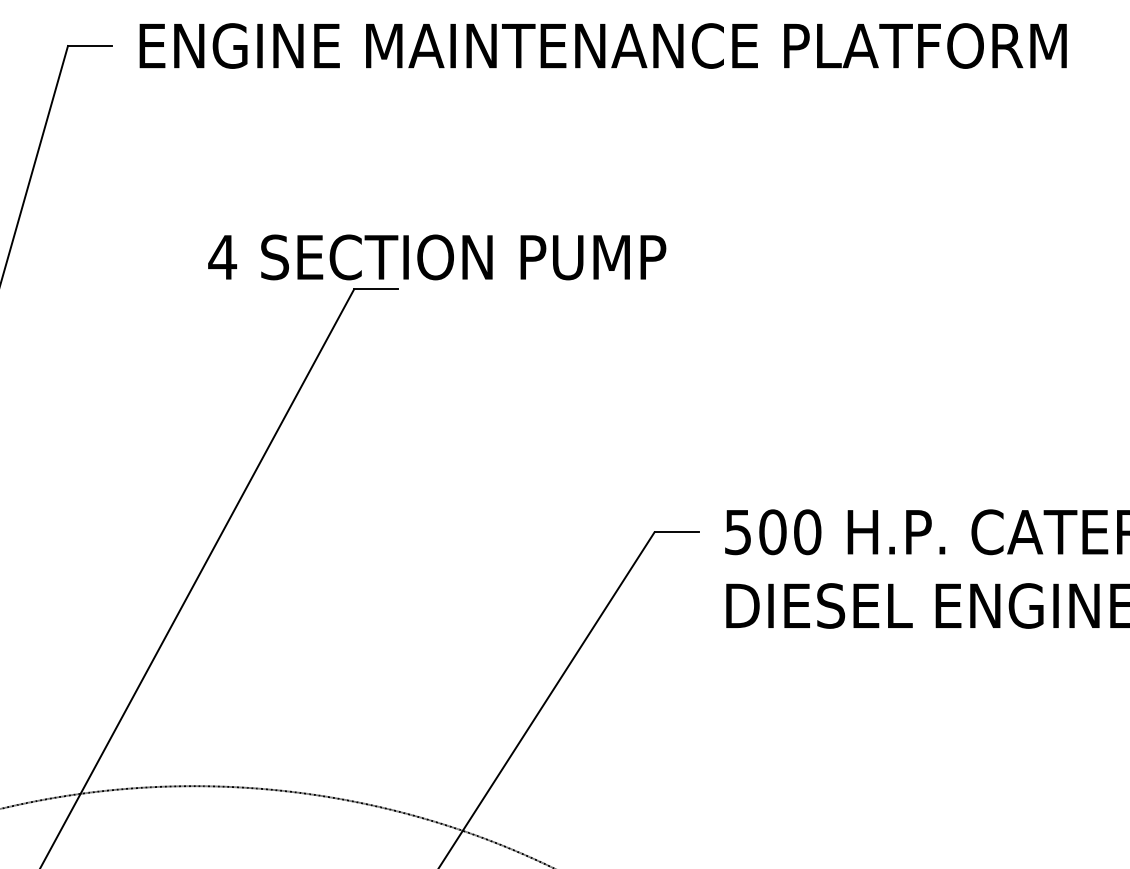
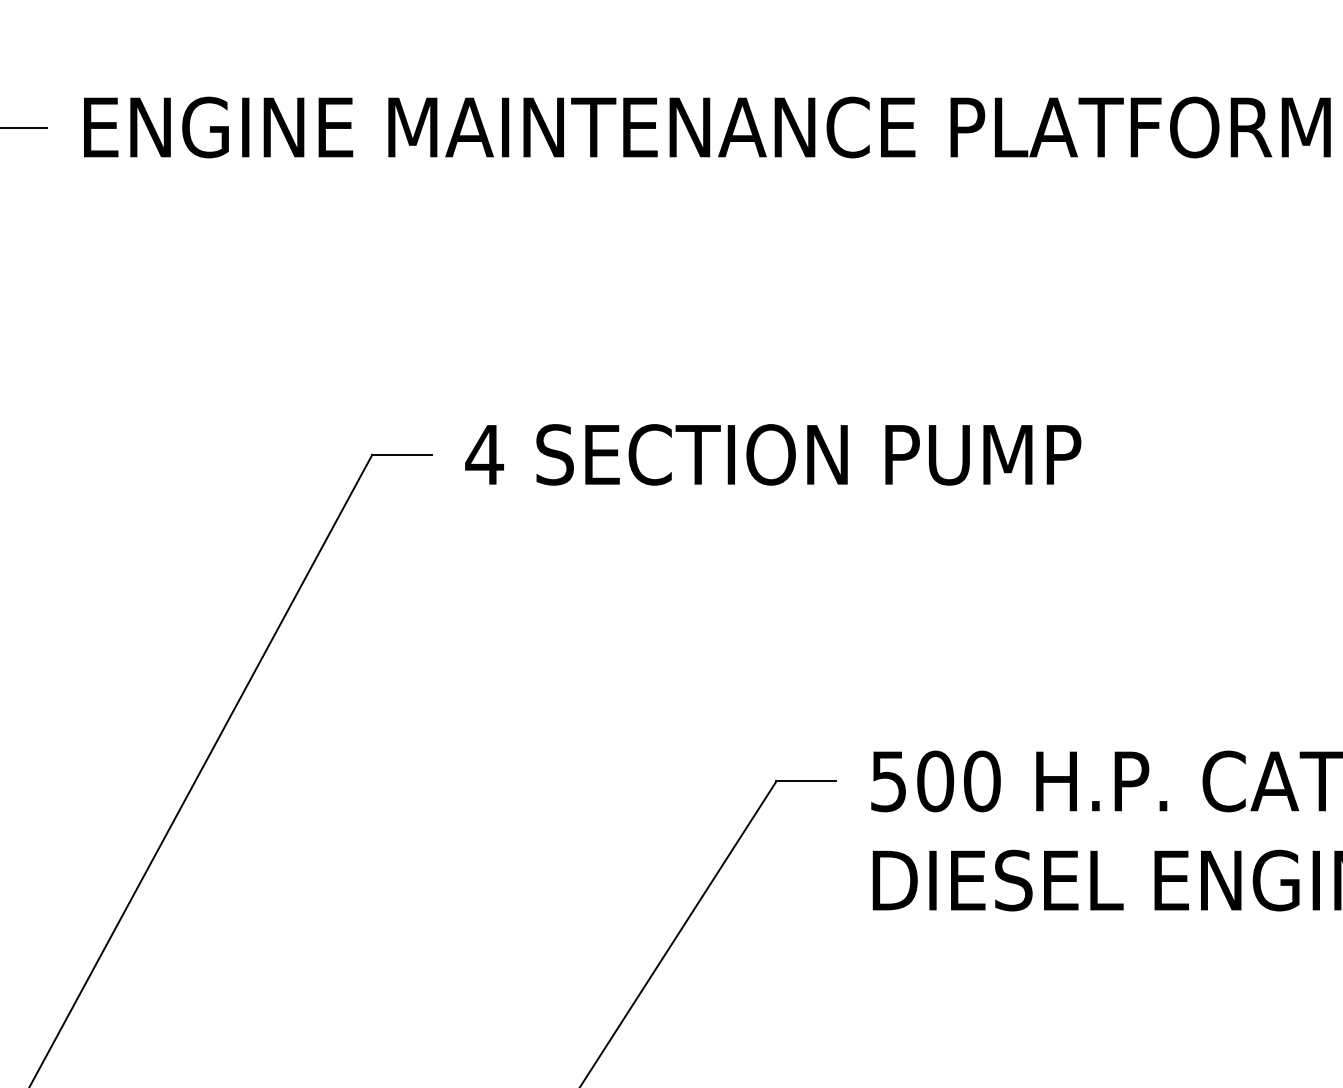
text: (437, 257) -> (773, 454), moved

